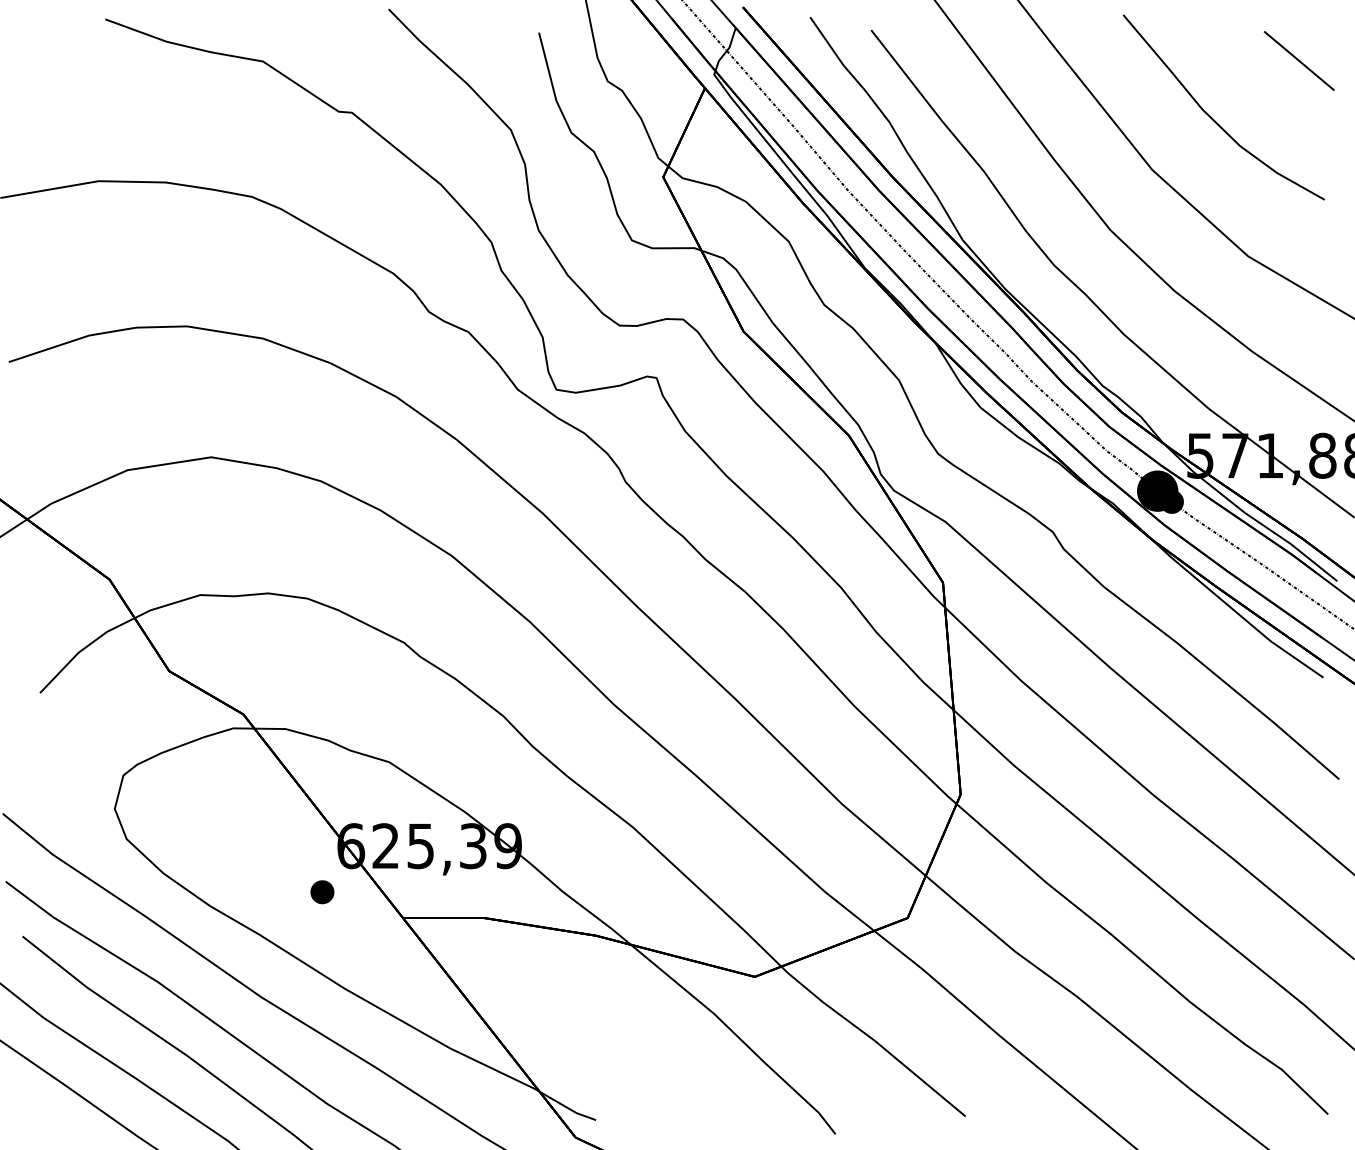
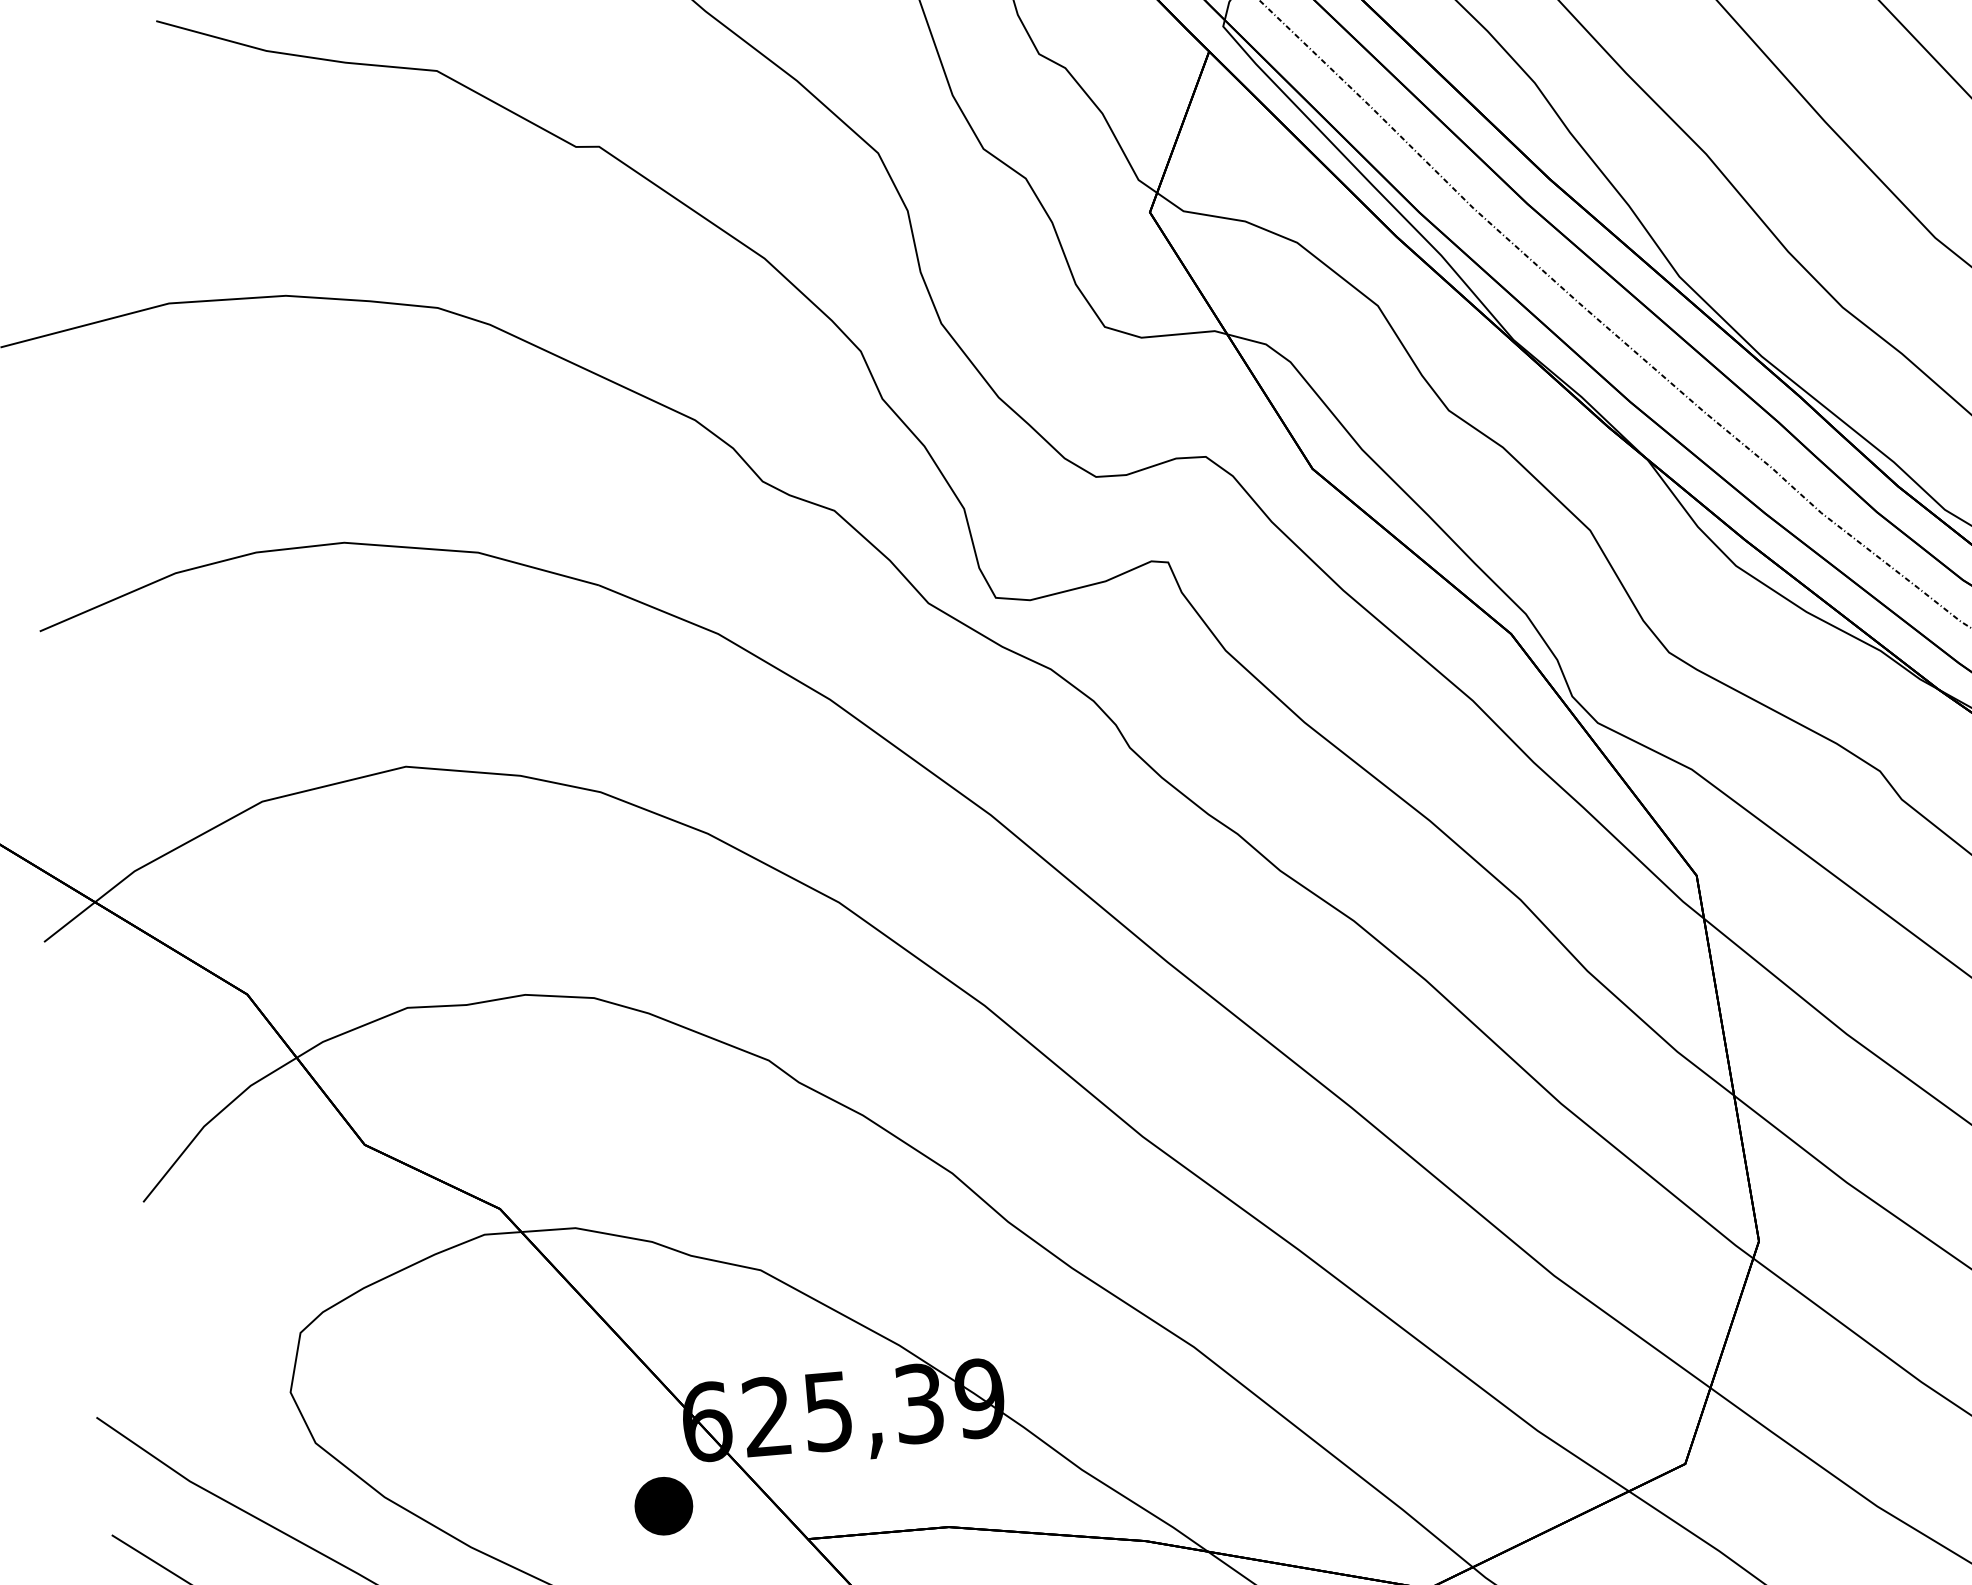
part: (322, 892) -> (664, 1506), size x1.4

